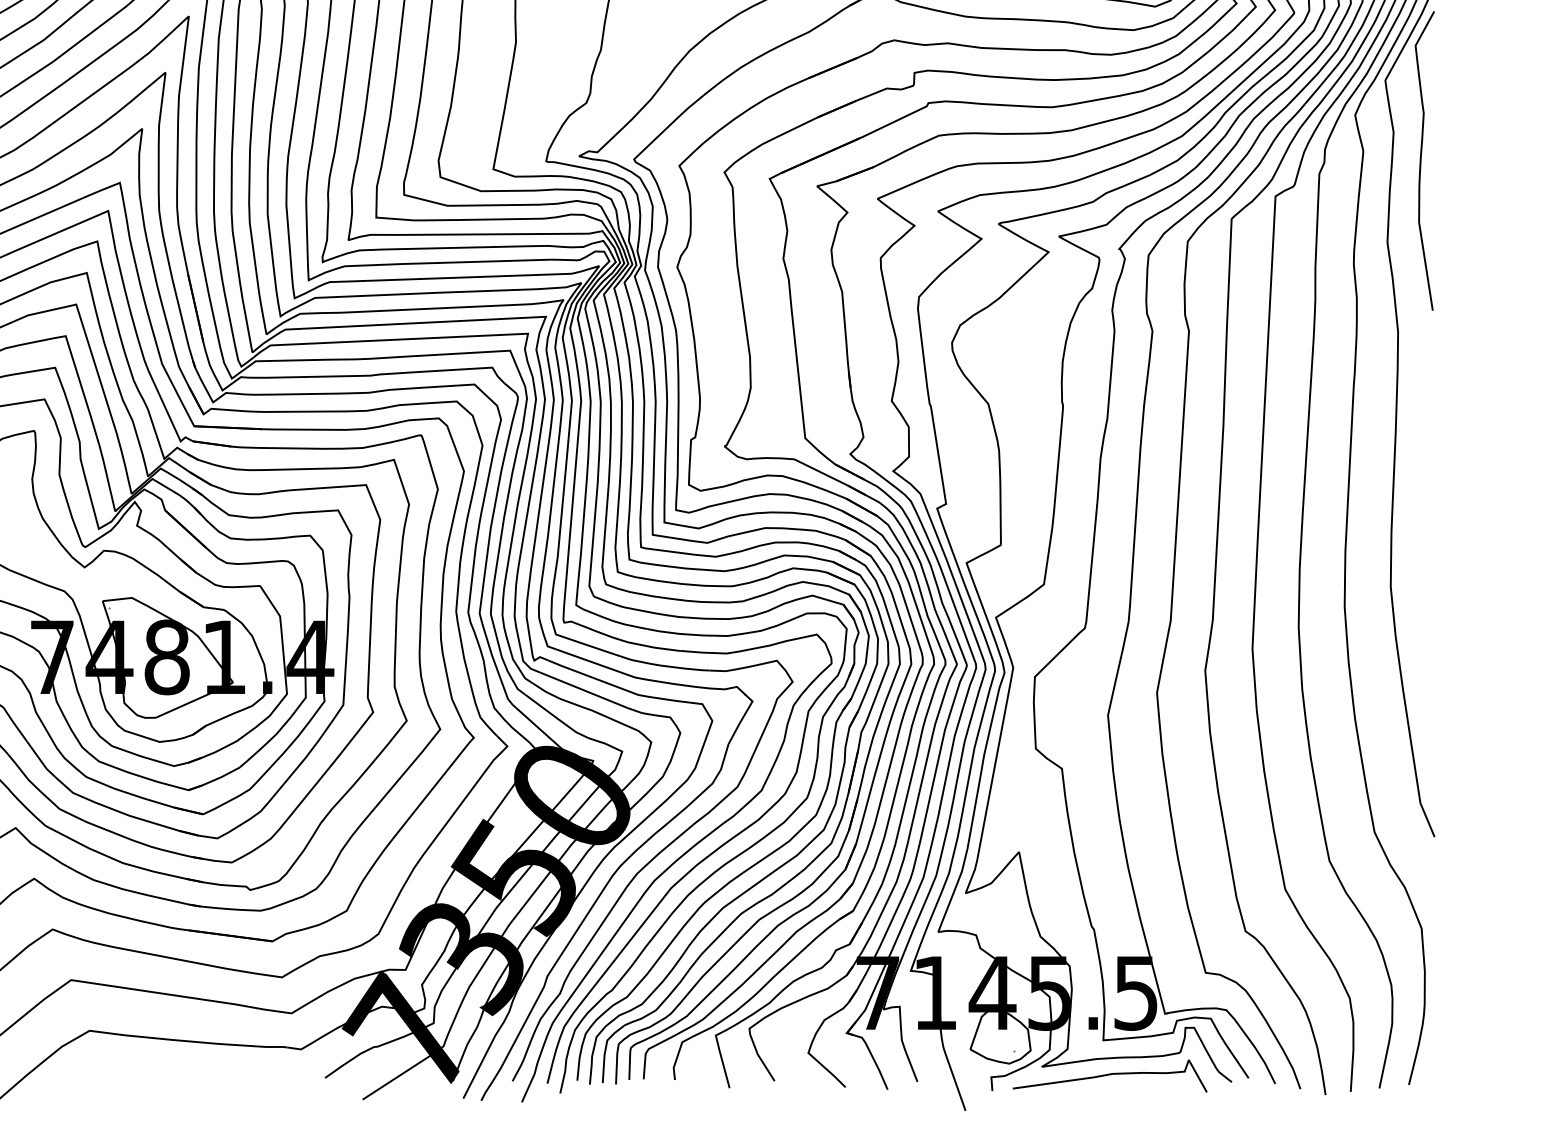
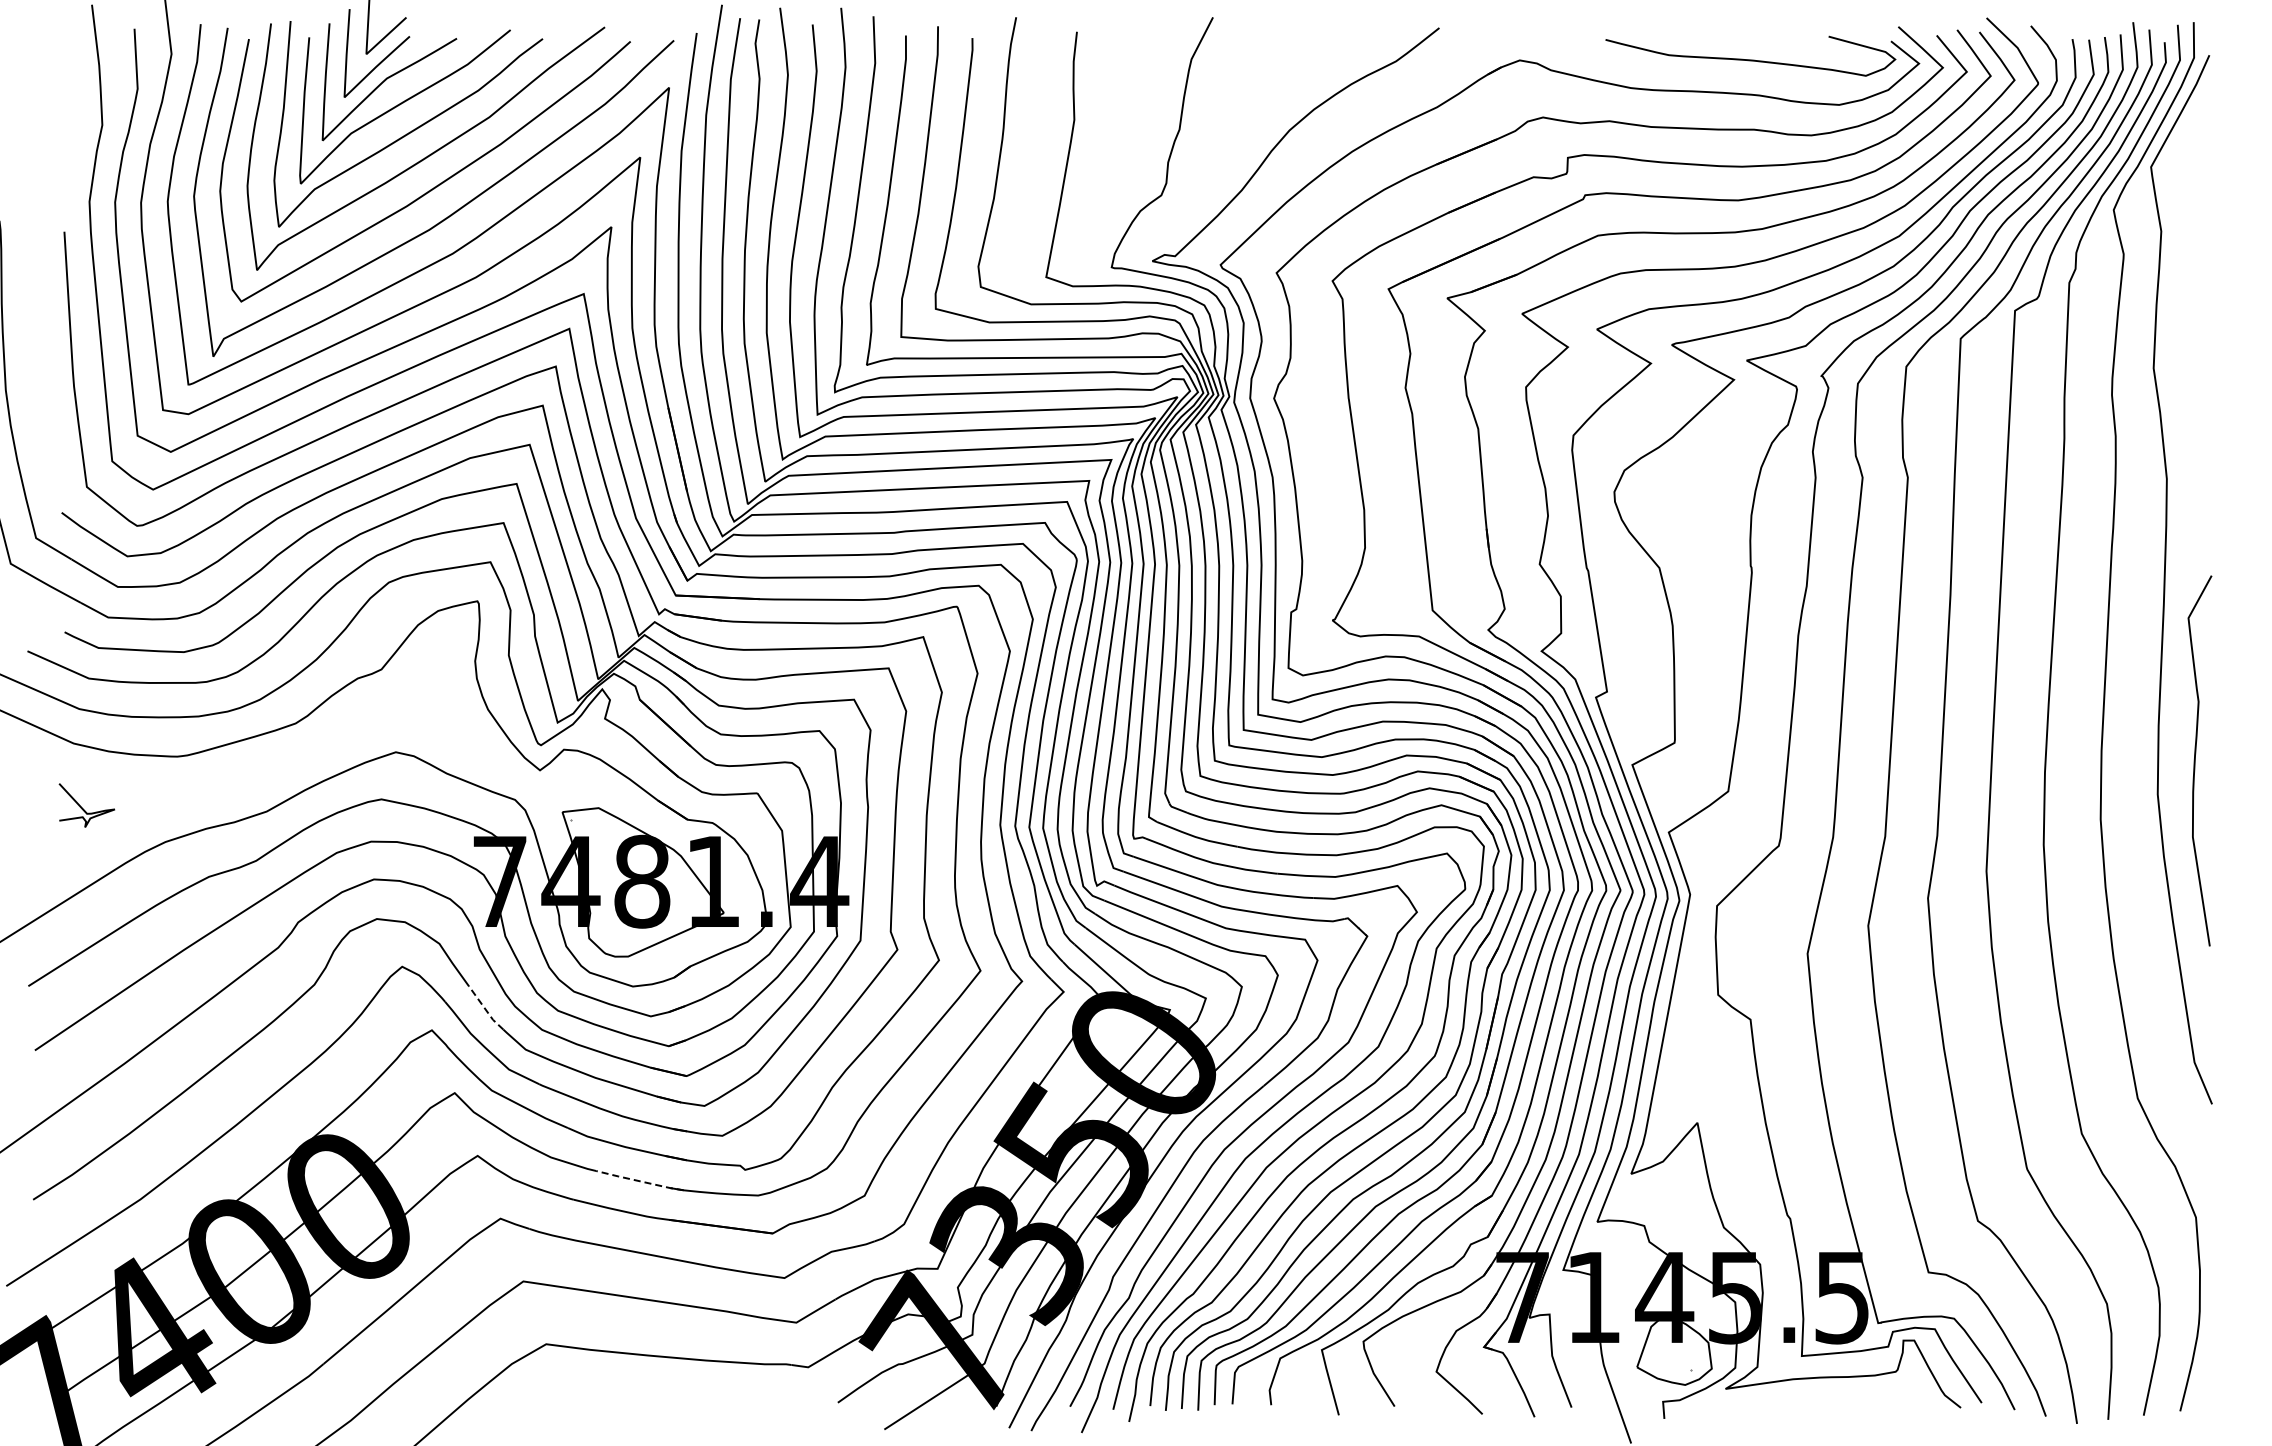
curve: (1421, 160) -> (2195, 760), moved
line: (40, 760) -> (485, 1009), solid -> dashed
line: (164, 899) -> (639, 1181), solid -> dashed
curve: (1109, 1075) -> (1809, 1399), removed

